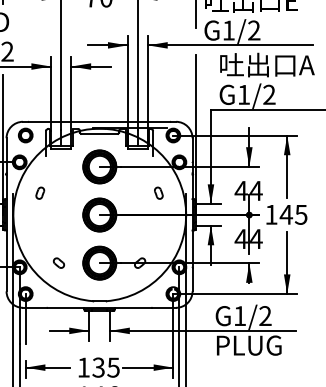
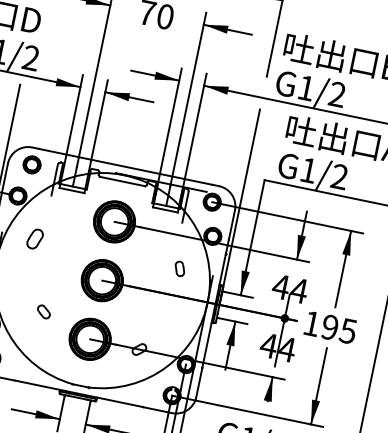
part: (40, 192) -> (35, 238), size x1.4
text: (286, 214) -> (330, 327), 145 -> 195
part: (58, 262) -> (43, 311), moved

